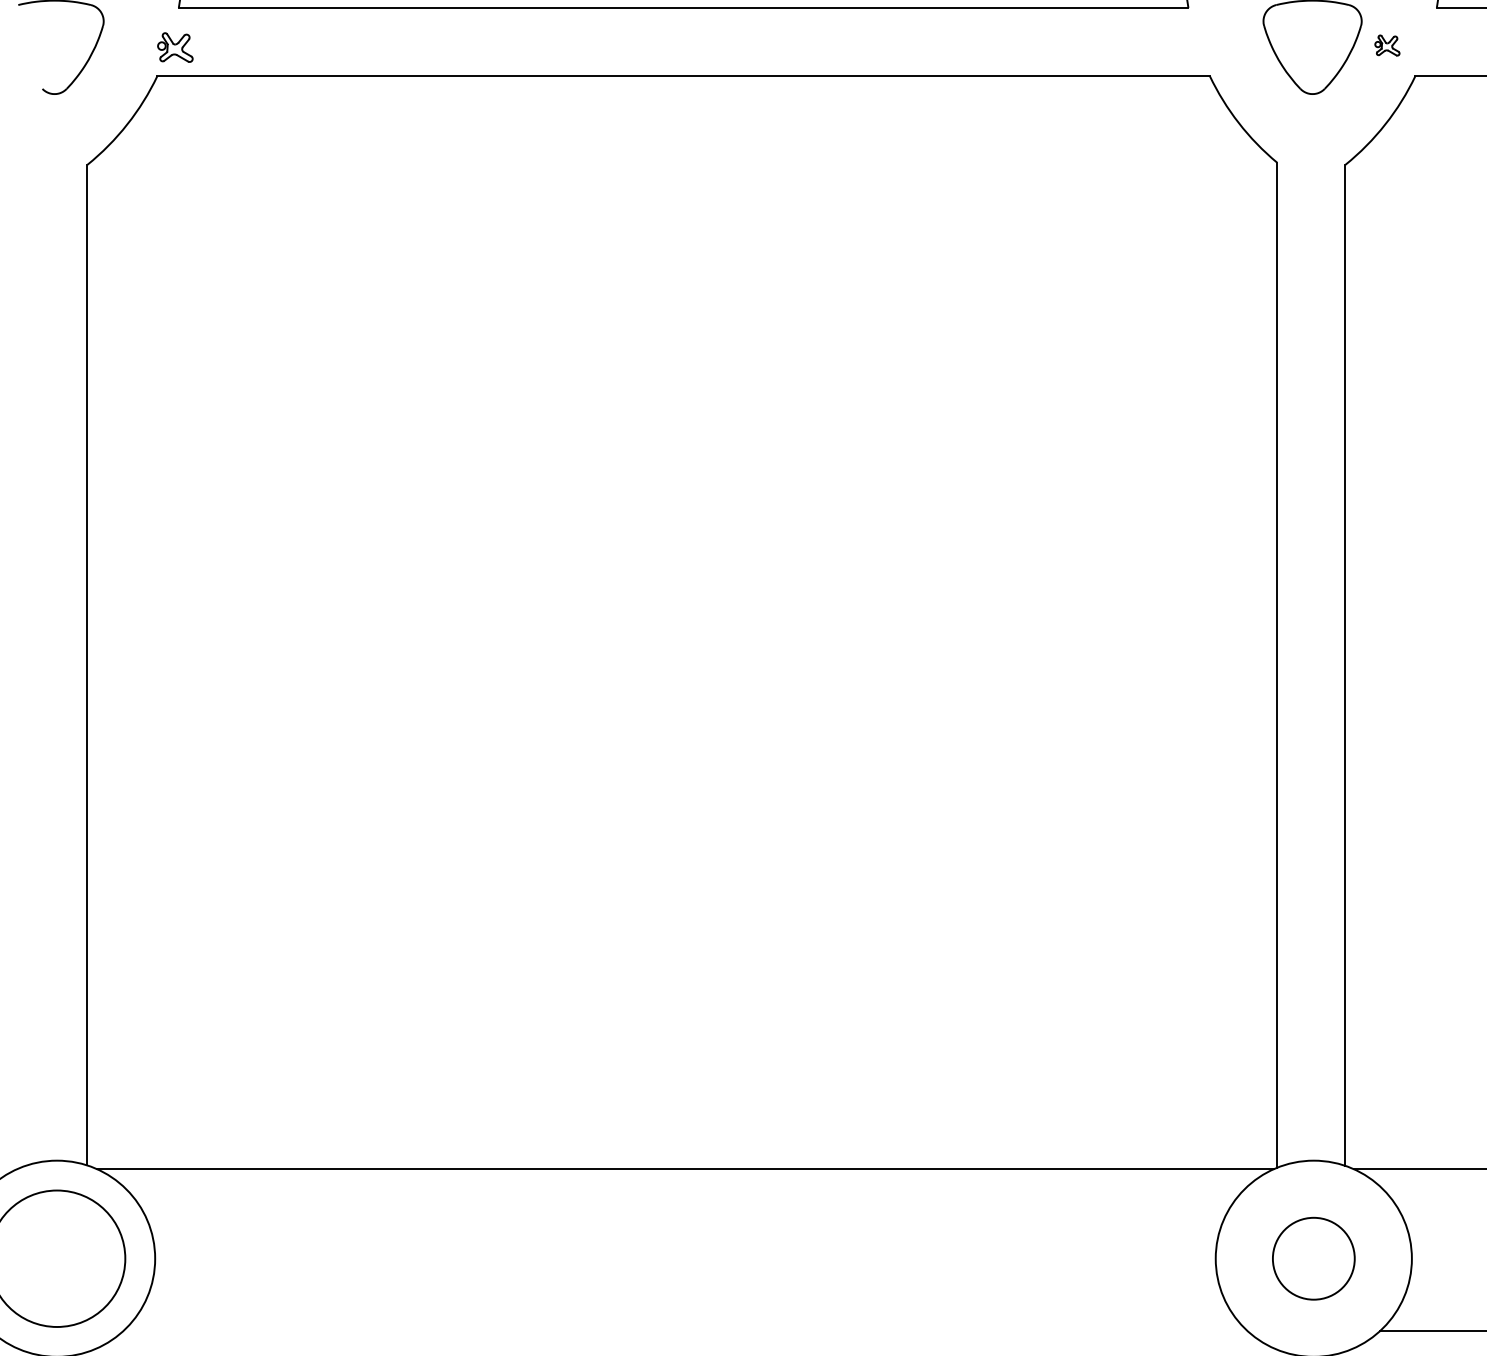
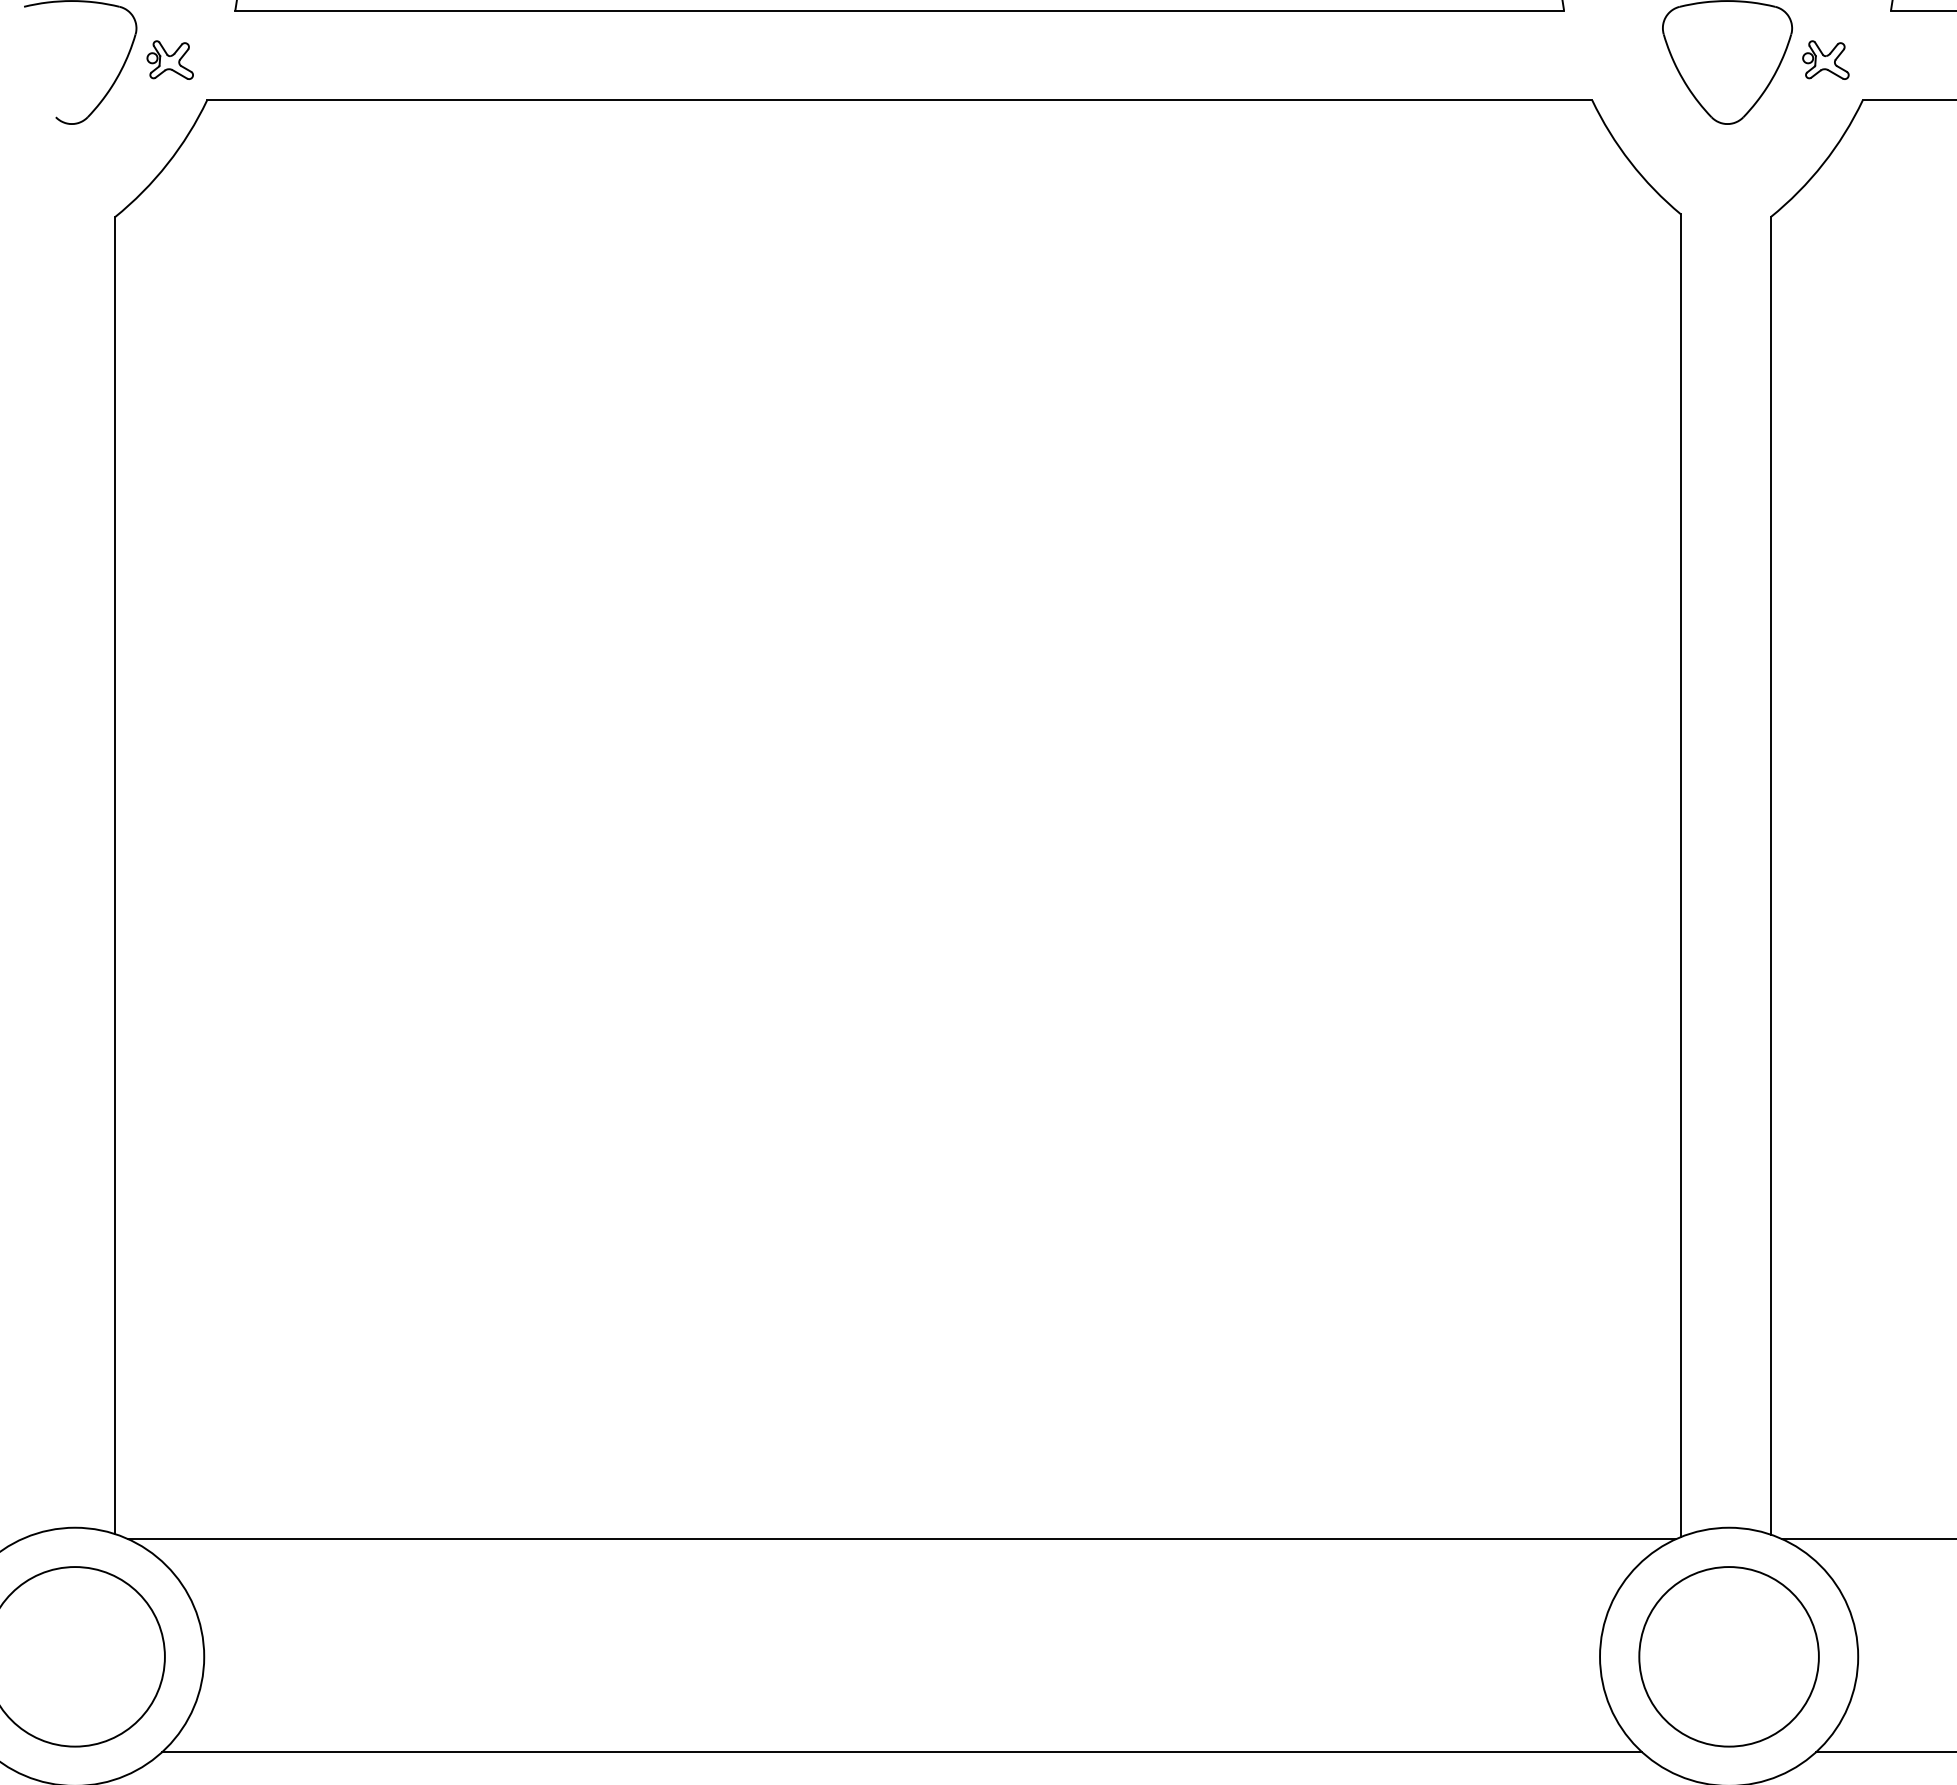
part: (1387, 45) -> (1826, 60), size x1.43
part: (175, 47) -> (170, 60), moved
circle: (1313, 1258) -> (1728, 1656), size x1.67
line: (685, 1331) -> (902, 1752), added

